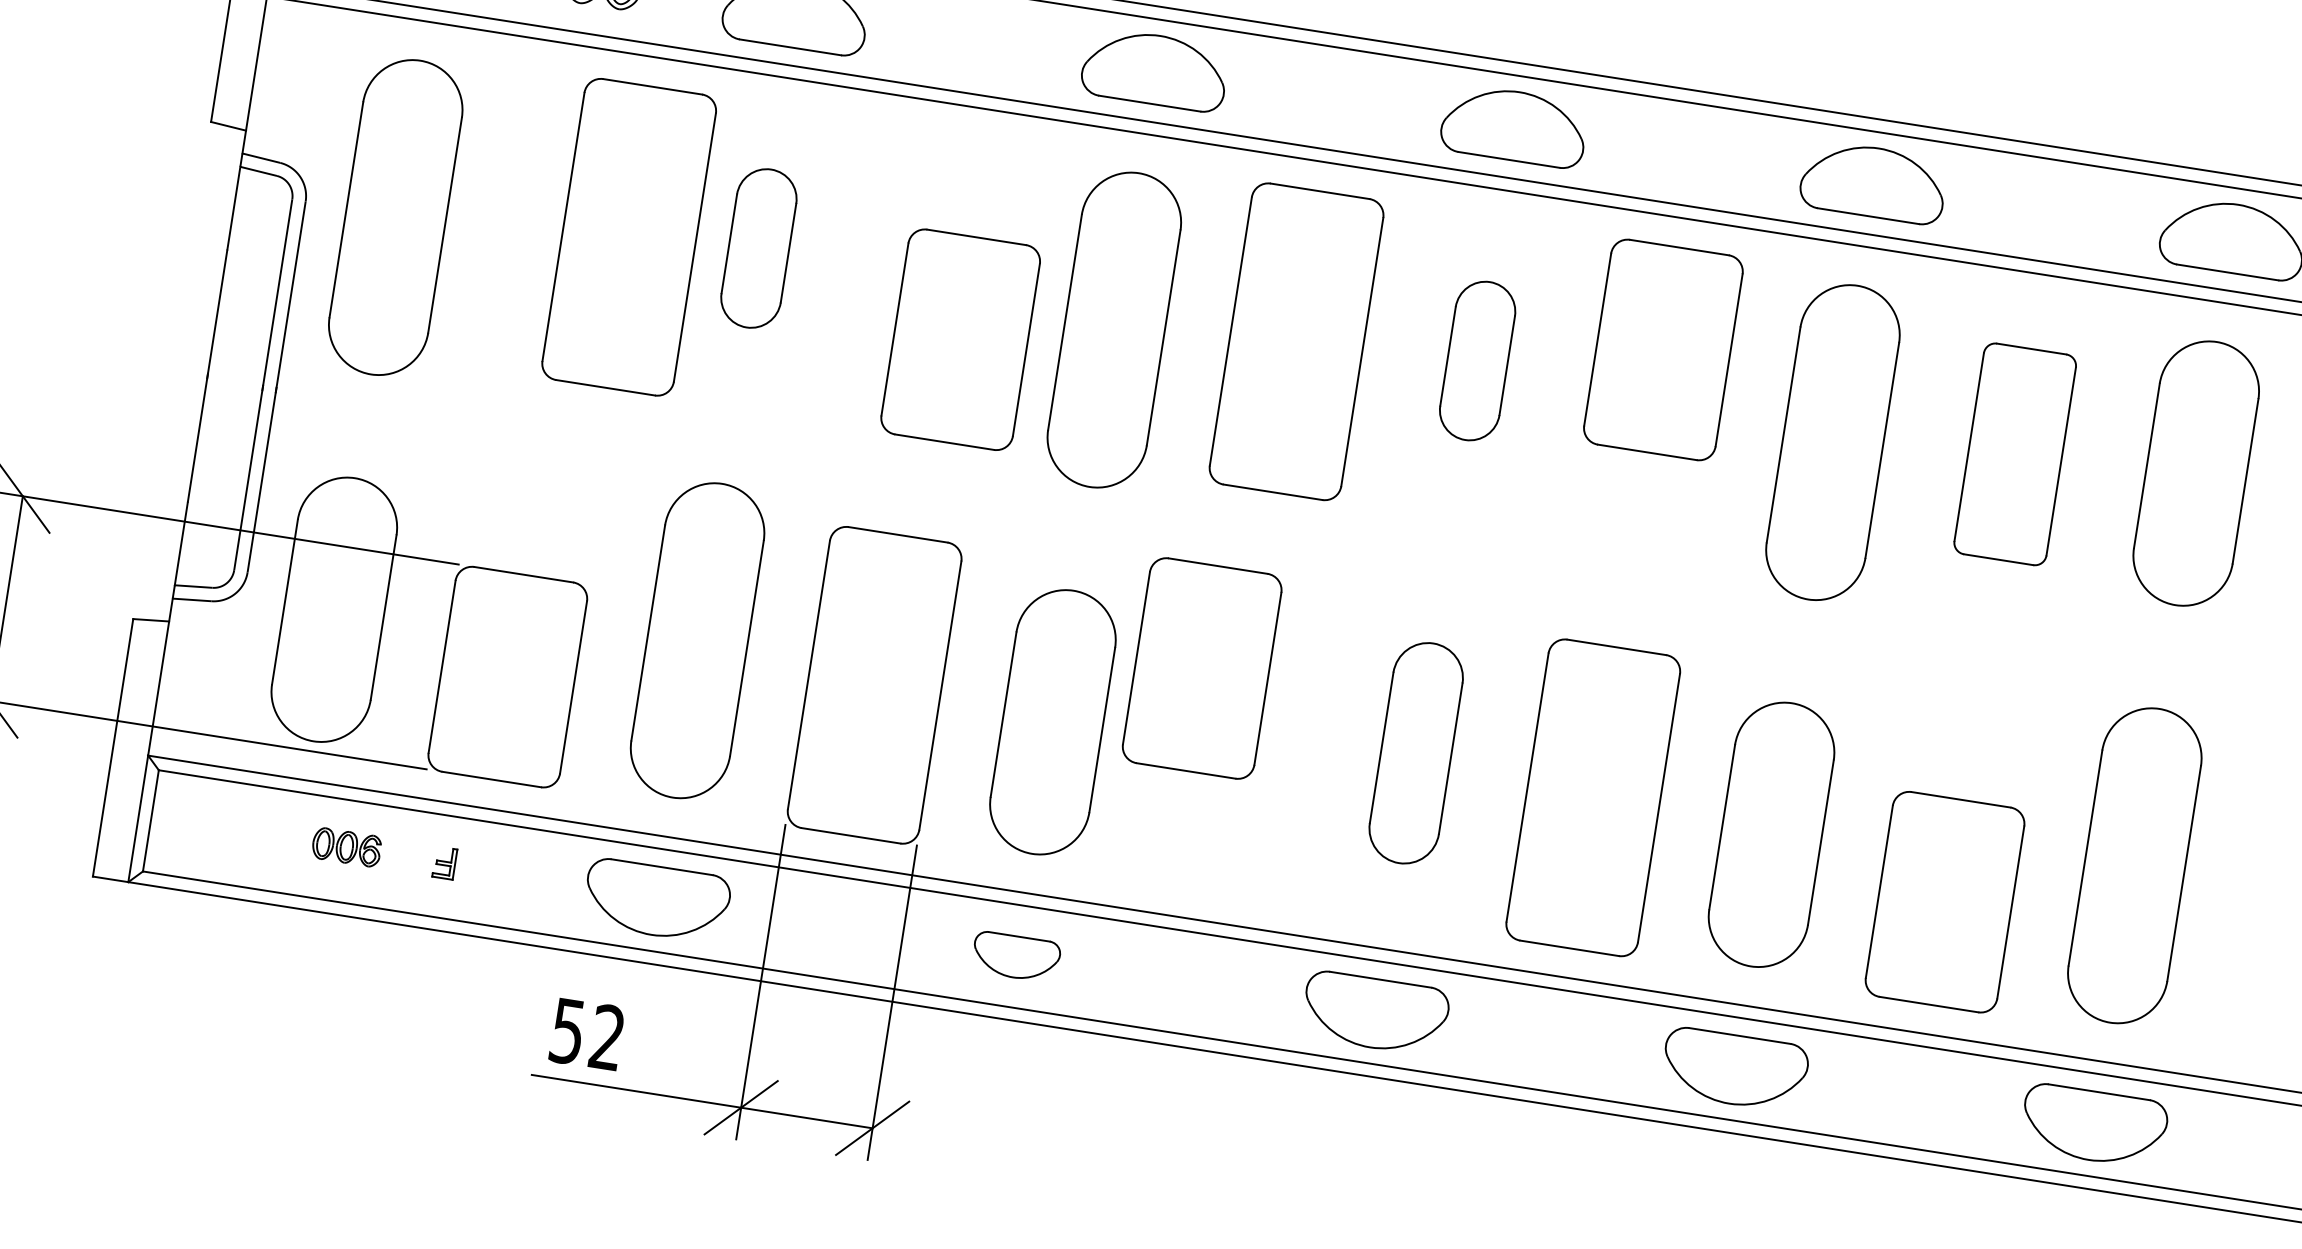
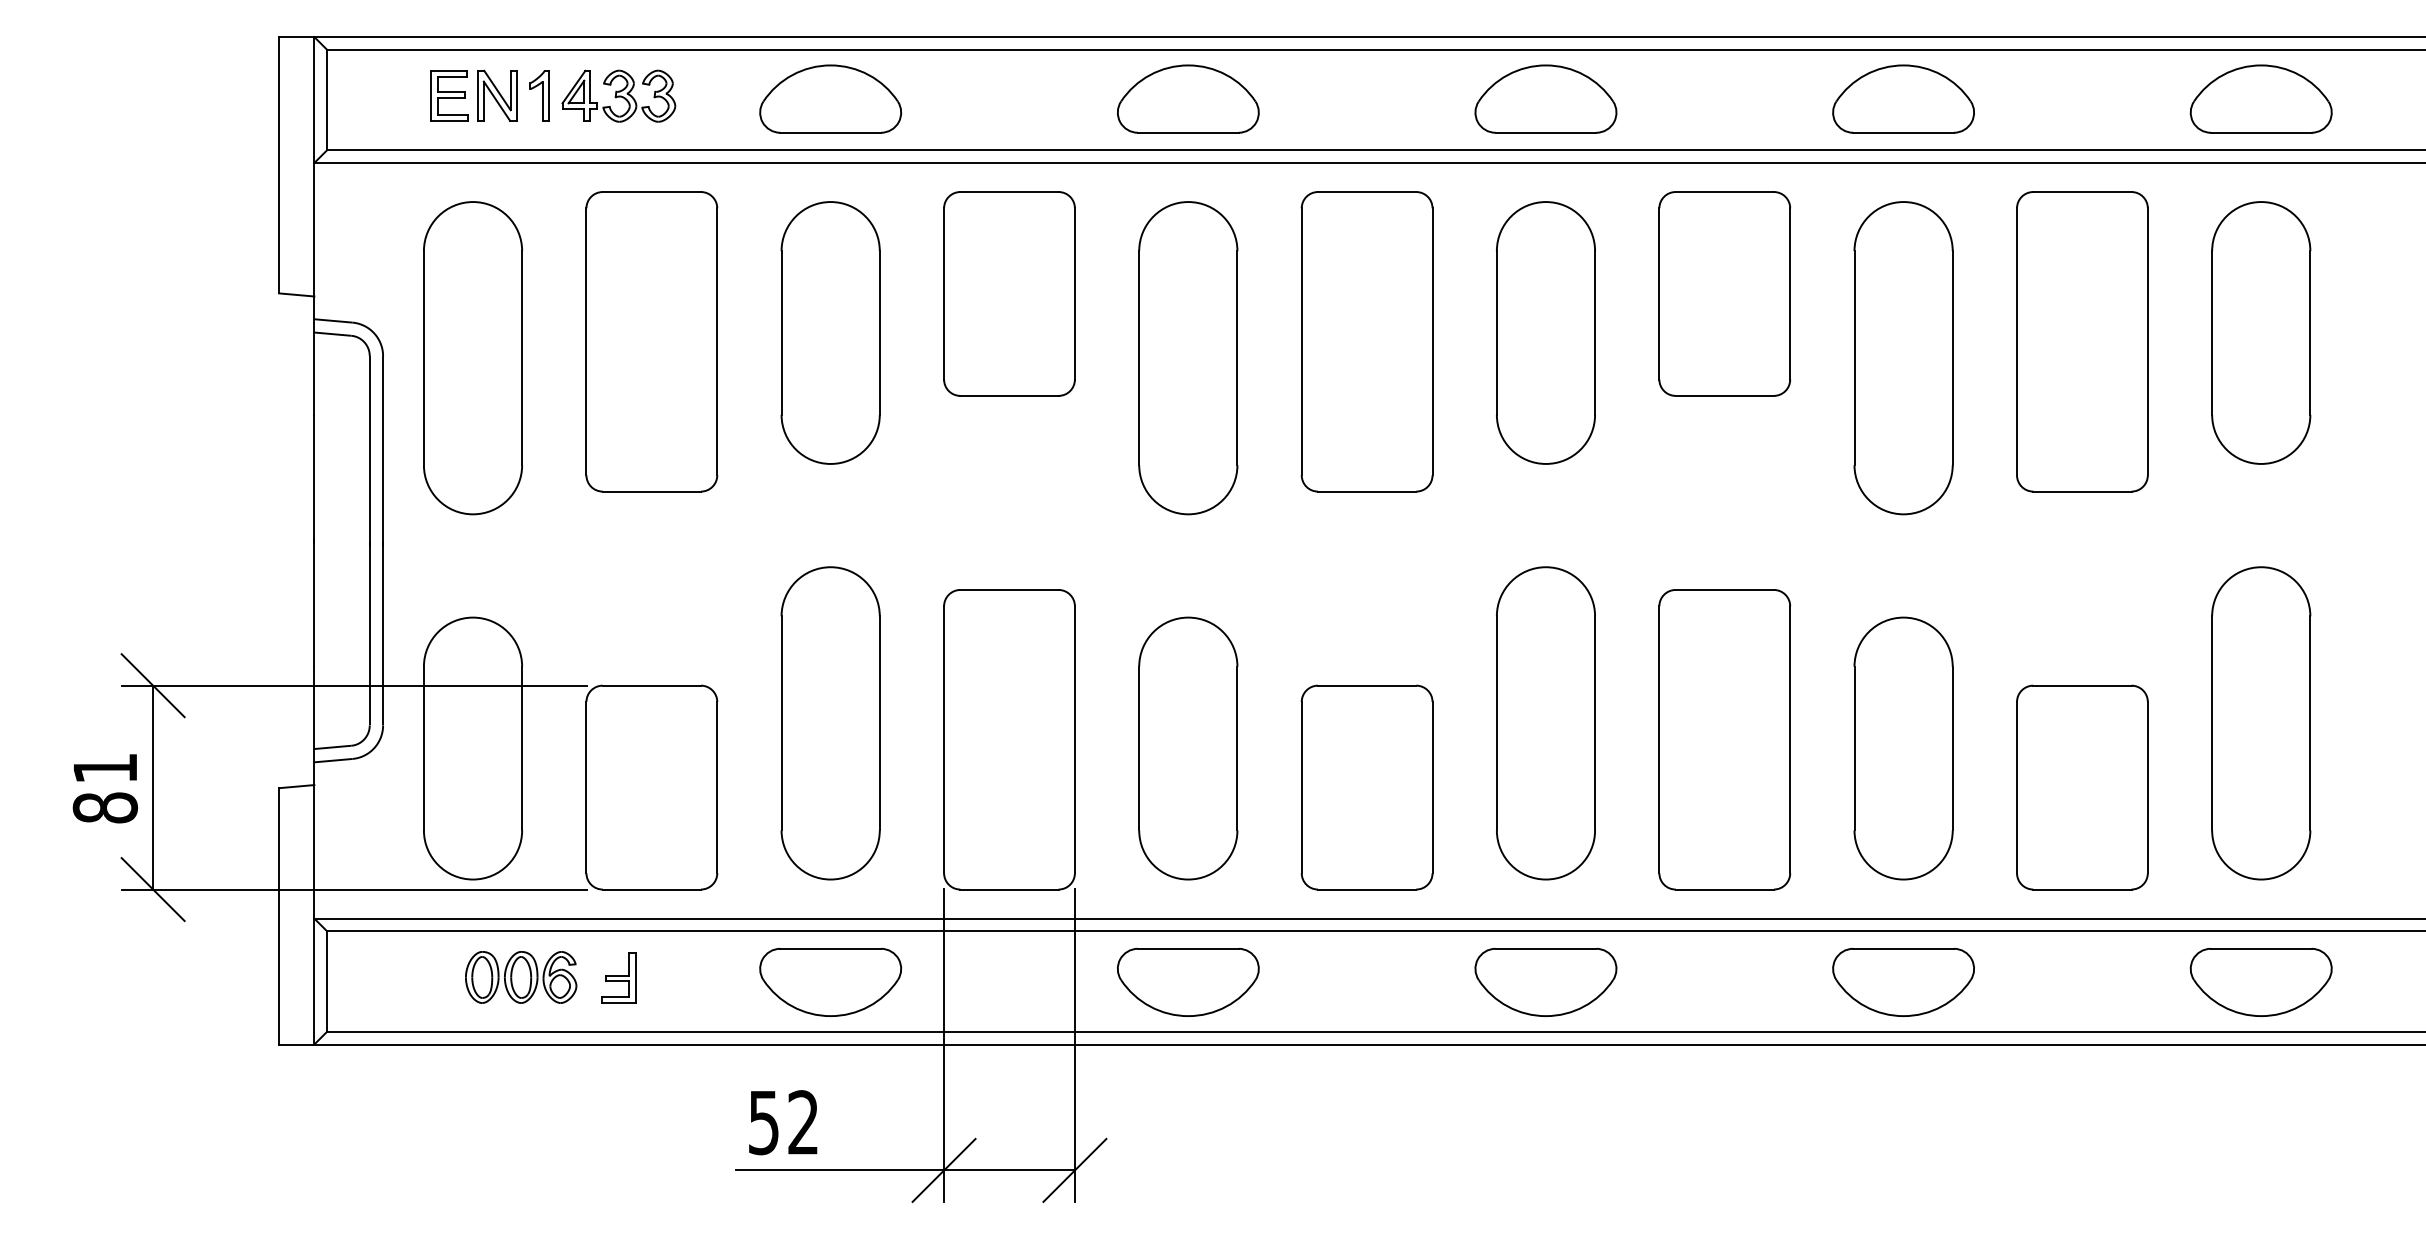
part: (628, 236) -> (651, 341), moved
part: (758, 248) -> (830, 332), size x1.67
part: (960, 339) -> (1009, 293), moved
part: (1477, 360) -> (1545, 332), size x1.67
part: (2015, 454) -> (2082, 341), size x1.43
part: (1201, 668) -> (1366, 787), moved
part: (1415, 753) -> (1545, 723), size x1.43
part: (346, 847) -> (521, 977), size x1.67
part: (444, 862) -> (618, 977), size x1.67
part: (1016, 956) -> (1188, 981), size x1.67

